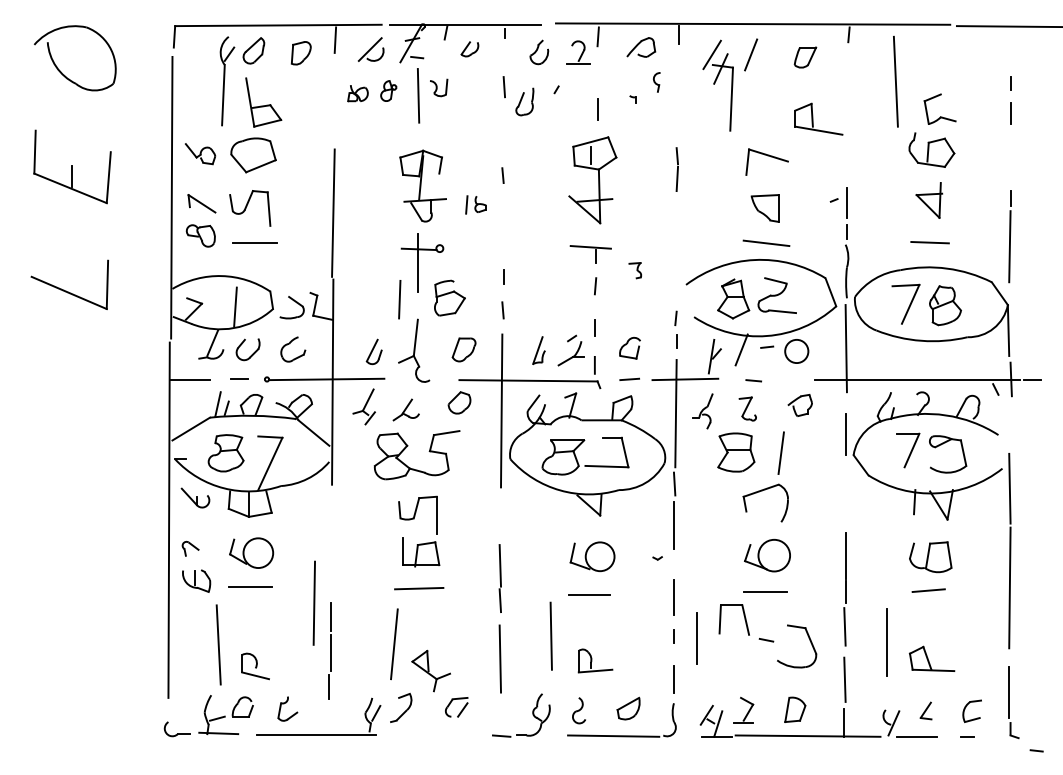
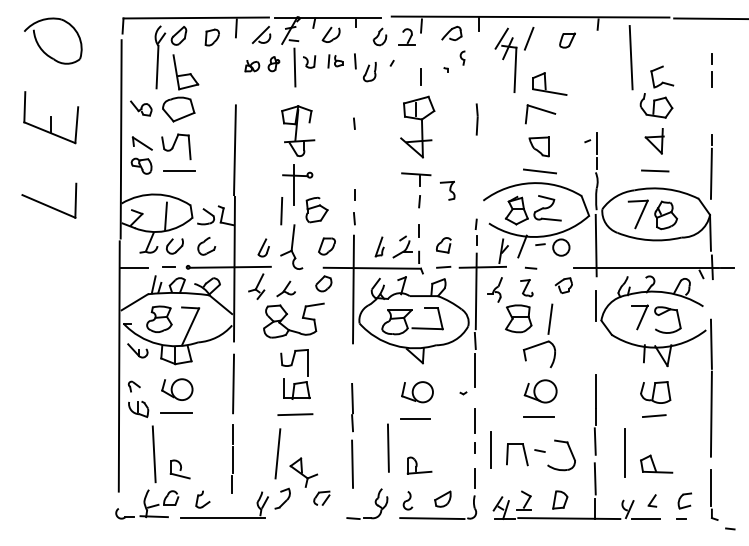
part: (469, 48) -> (330, 34), size x1.43
part: (818, 118) -> (549, 83), moved
part: (476, 205) -> (335, 61), moved
part: (635, 270) -> (447, 190), size x1.67
line: (314, 602) -> (233, 383), moved
part: (743, 615) -> (523, 451), moved

